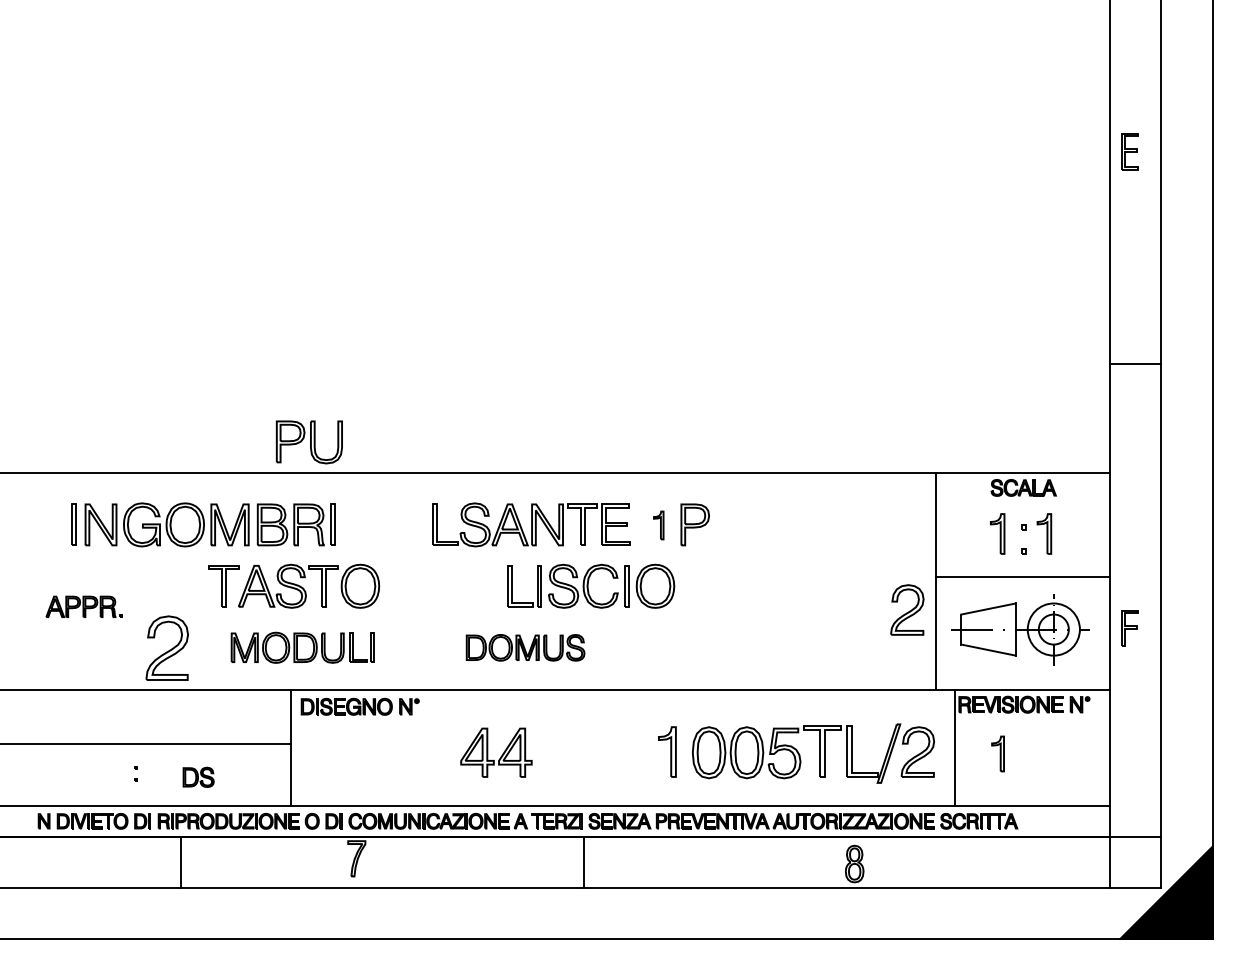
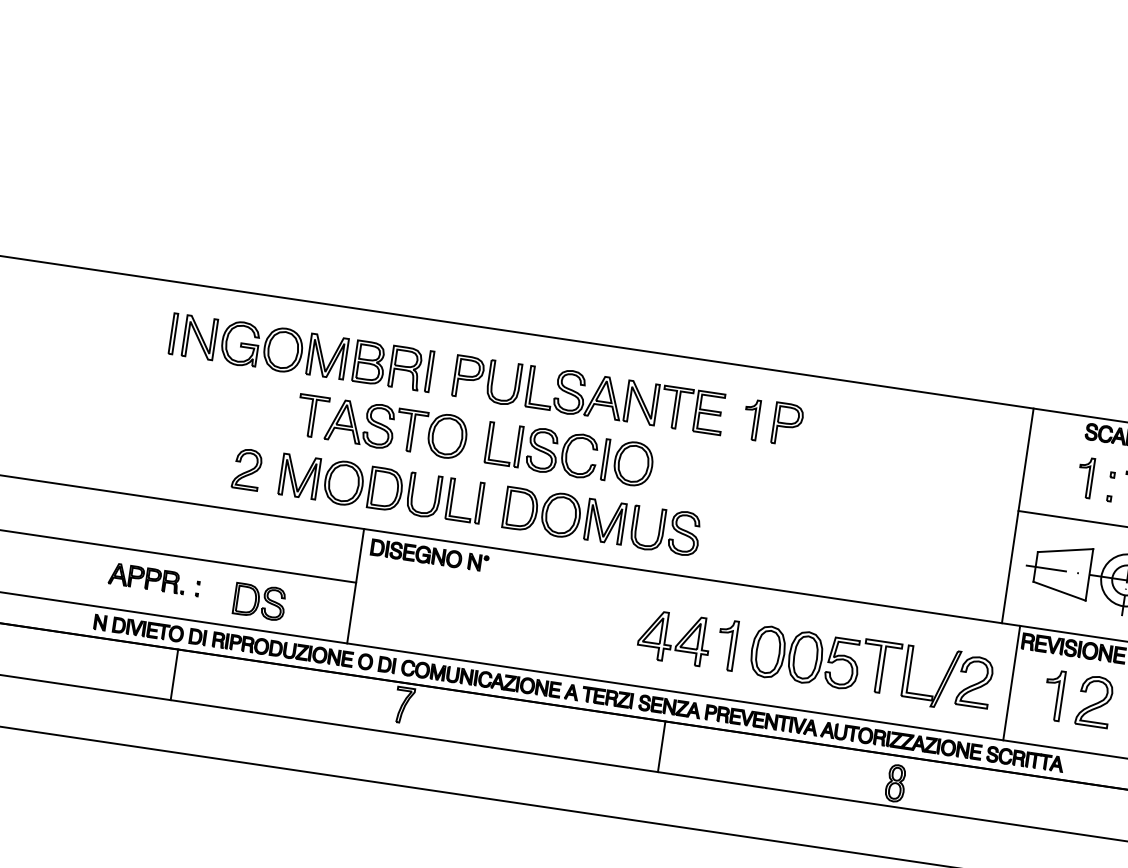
part: (308, 442) -> (486, 380), moved
part: (658, 525) -> (751, 419), size x1.43
part: (591, 585) -> (570, 453), moved
part: (83, 606) -> (146, 578), moved
part: (907, 609) -> (1094, 700), moved
part: (302, 647) -> (381, 488), size x1.43
part: (525, 647) -> (601, 521), size x1.67
part: (166, 648) -> (246, 469), size x0.62
part: (496, 752) -> (674, 637), moved
part: (997, 753) -> (1053, 694), size x1.43
part: (198, 777) -> (259, 601), size x1.67
line: (181, 861) -> (174, 674), moved
line: (583, 861) -> (661, 746), moved

